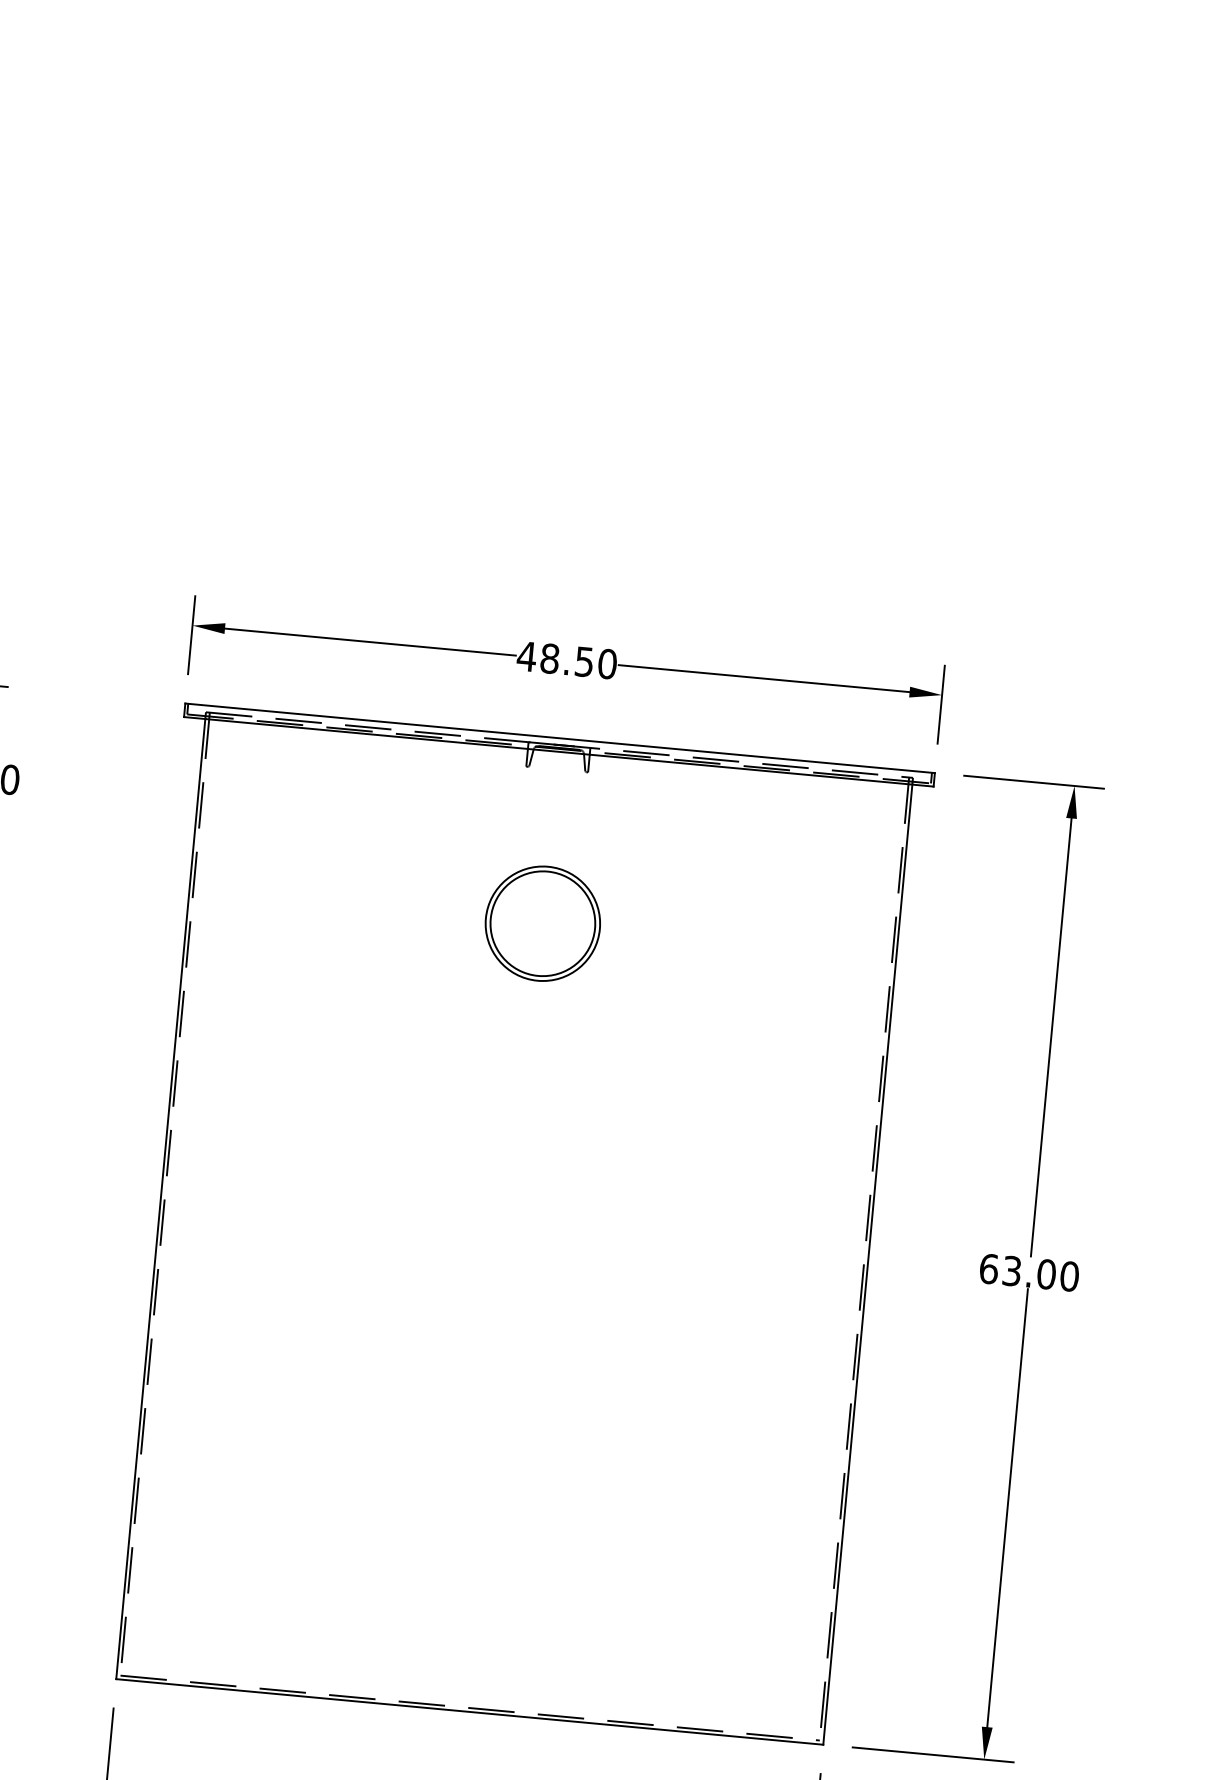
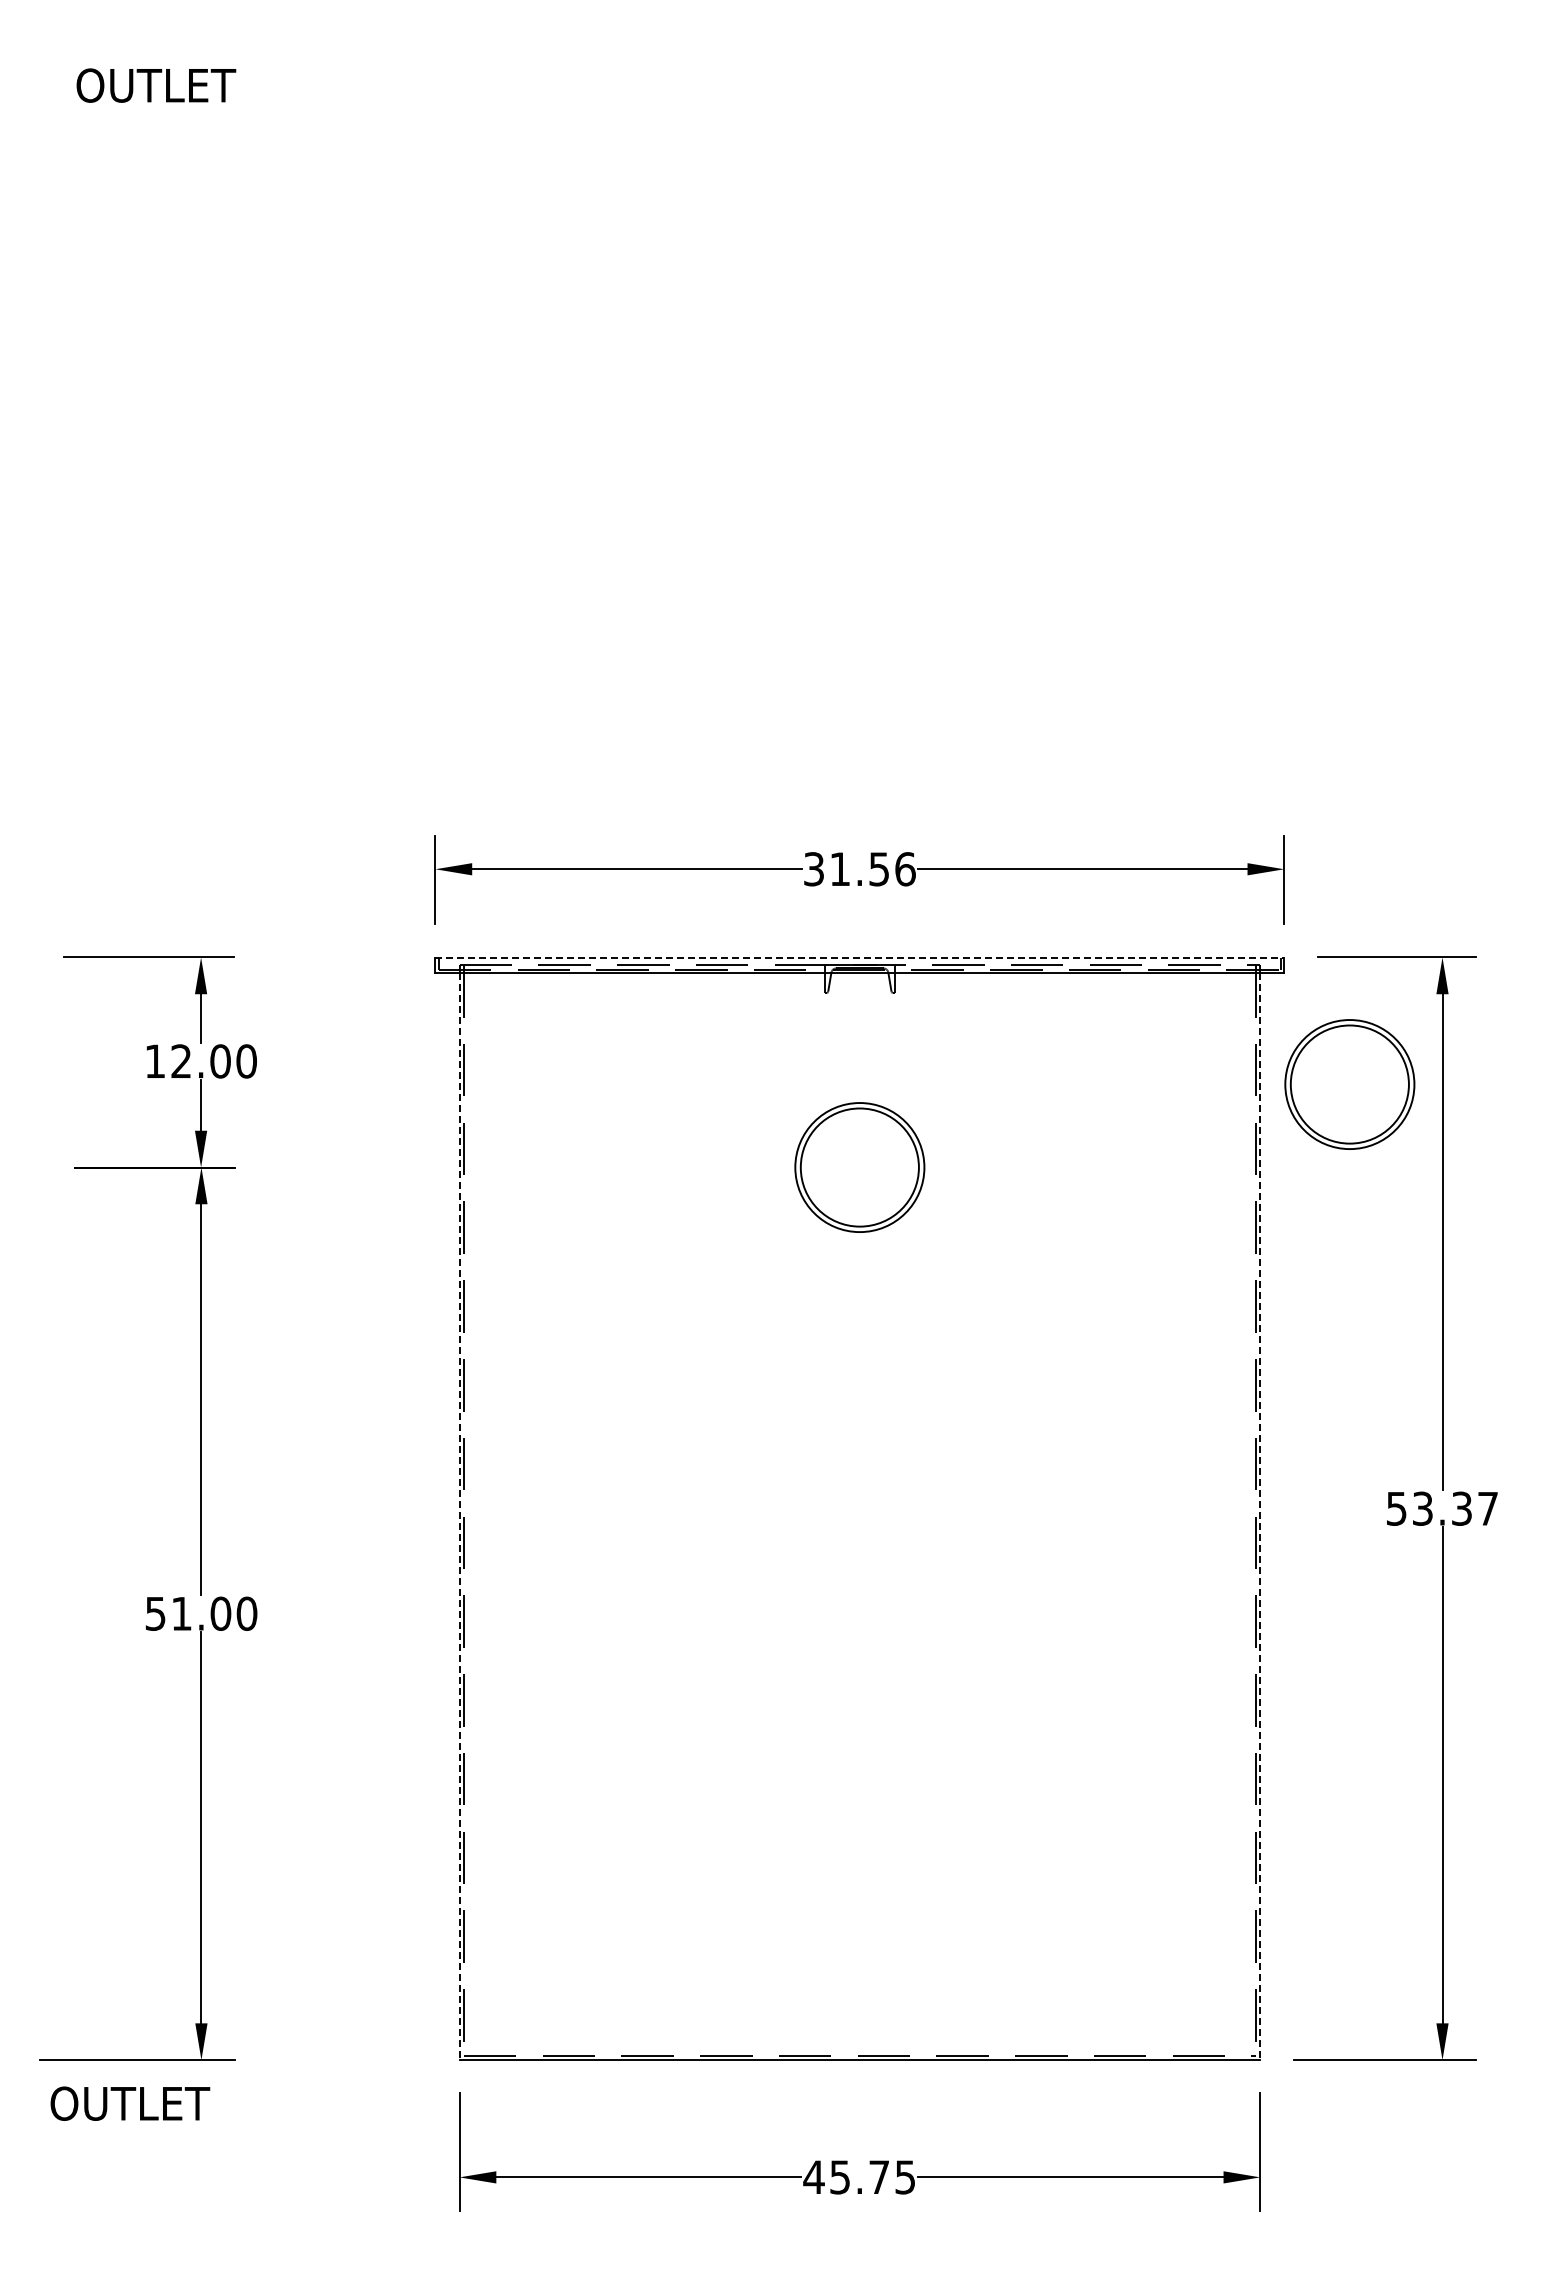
text: (566, 660) -> (859, 869), 48.50 -> 31.56
line: (560, 738) -> (860, 957), solid -> dashed
part: (982, 890) -> (1349, 1084), added
line: (160, 1199) -> (459, 1516), solid -> dashed
line: (868, 1264) -> (1260, 1516), solid -> dashed
text: (1029, 1272) -> (1442, 1508), 63.00 -> 53.37

